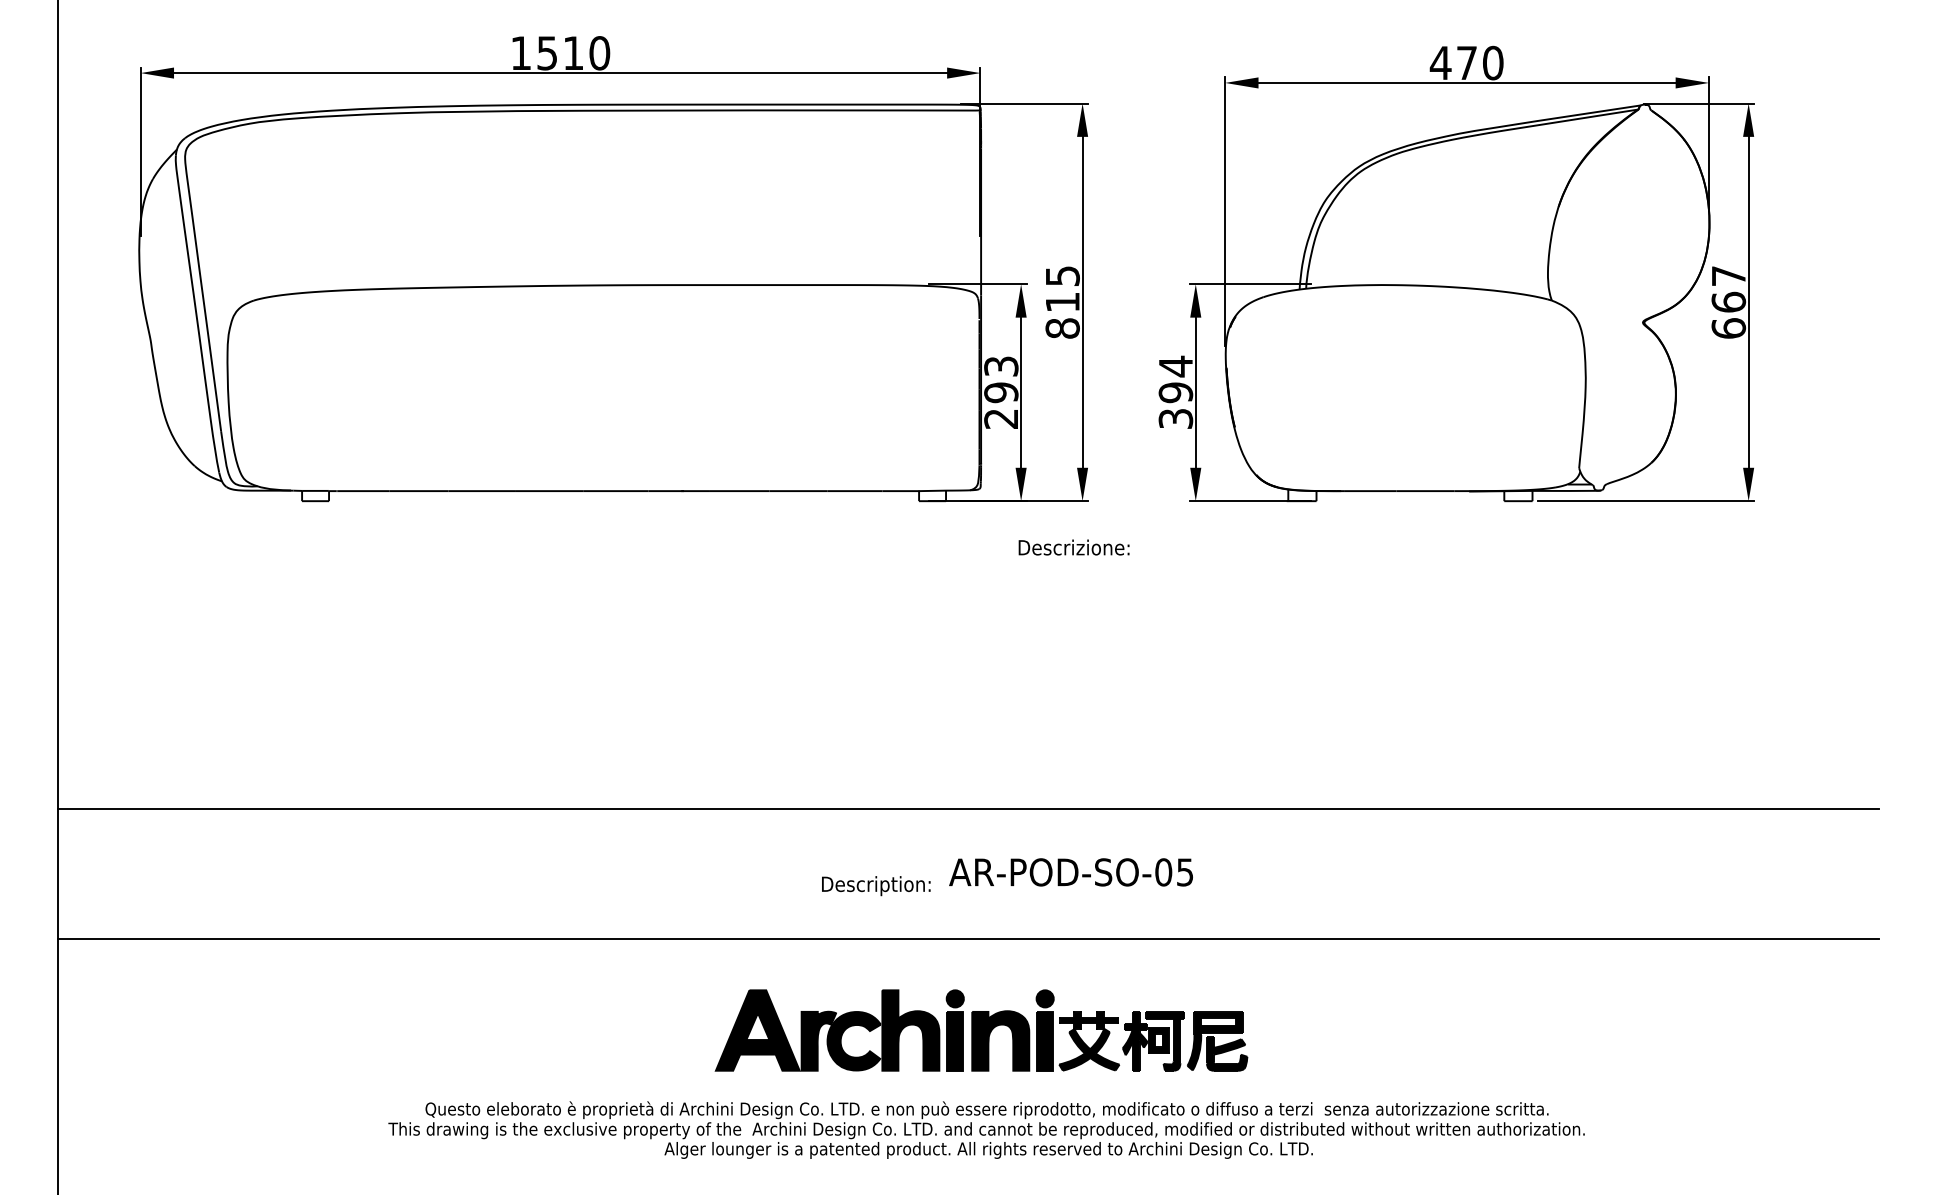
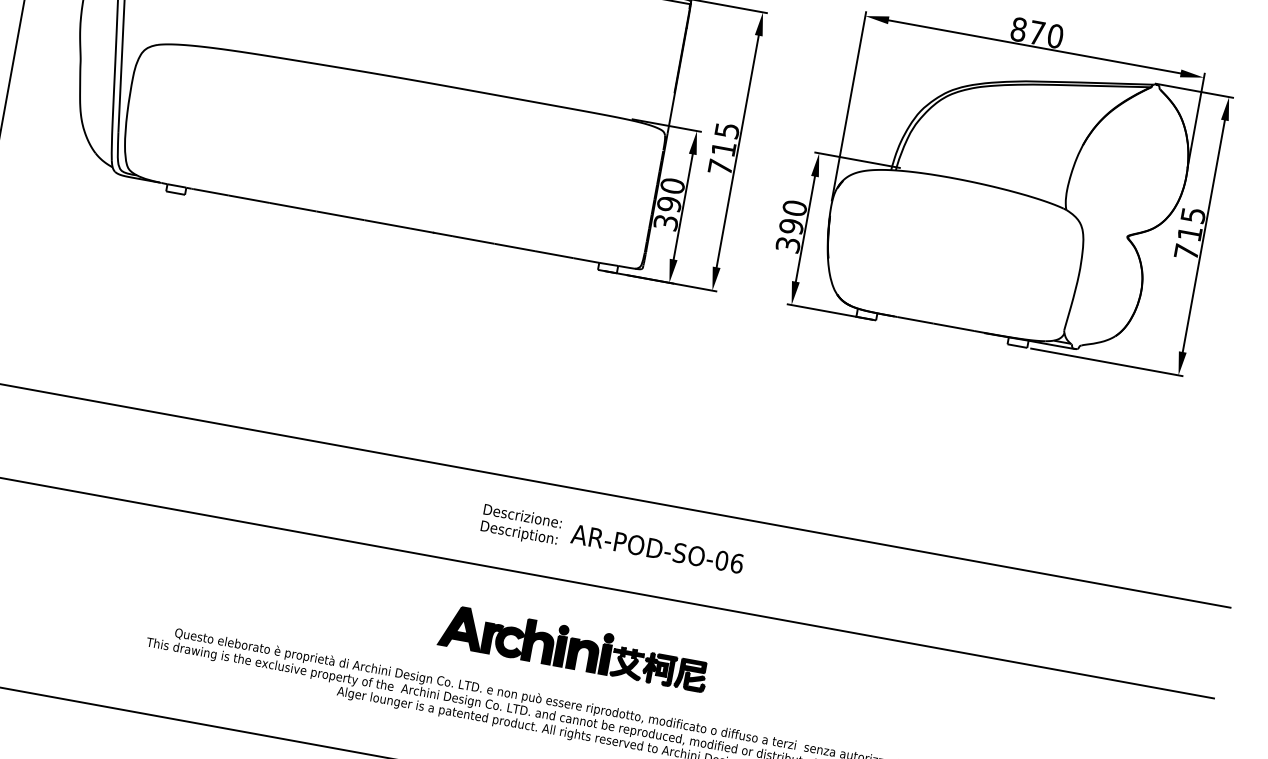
text: (1440, 62) -> (1018, 29), 470 -> 870
text: (1728, 302) -> (1189, 233), 667 -> 715
text: (1062, 328) -> (720, 167), 815 -> 715
text: (1175, 366) -> (794, 208), 394 -> 390
text: (1001, 392) -> (669, 204), 293 -> 390
text: (1073, 547) -> (522, 515), moved
text: (1185, 872) -> (737, 563), AR-POD-SO-05 -> AR-POD-SO-06
part: (981, 1030) -> (574, 648), size x0.71

